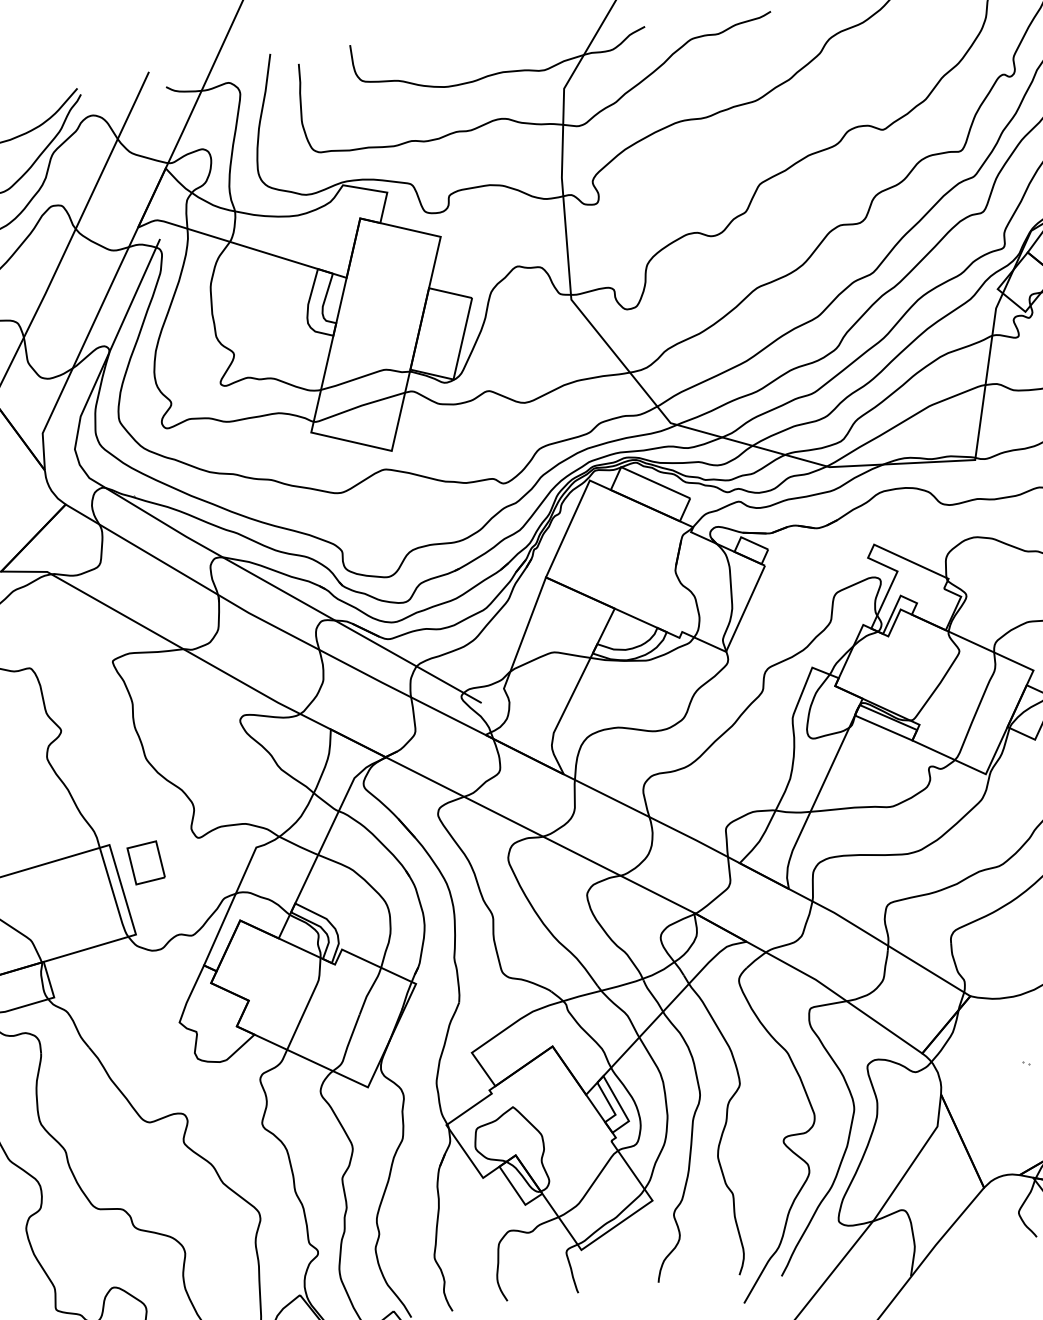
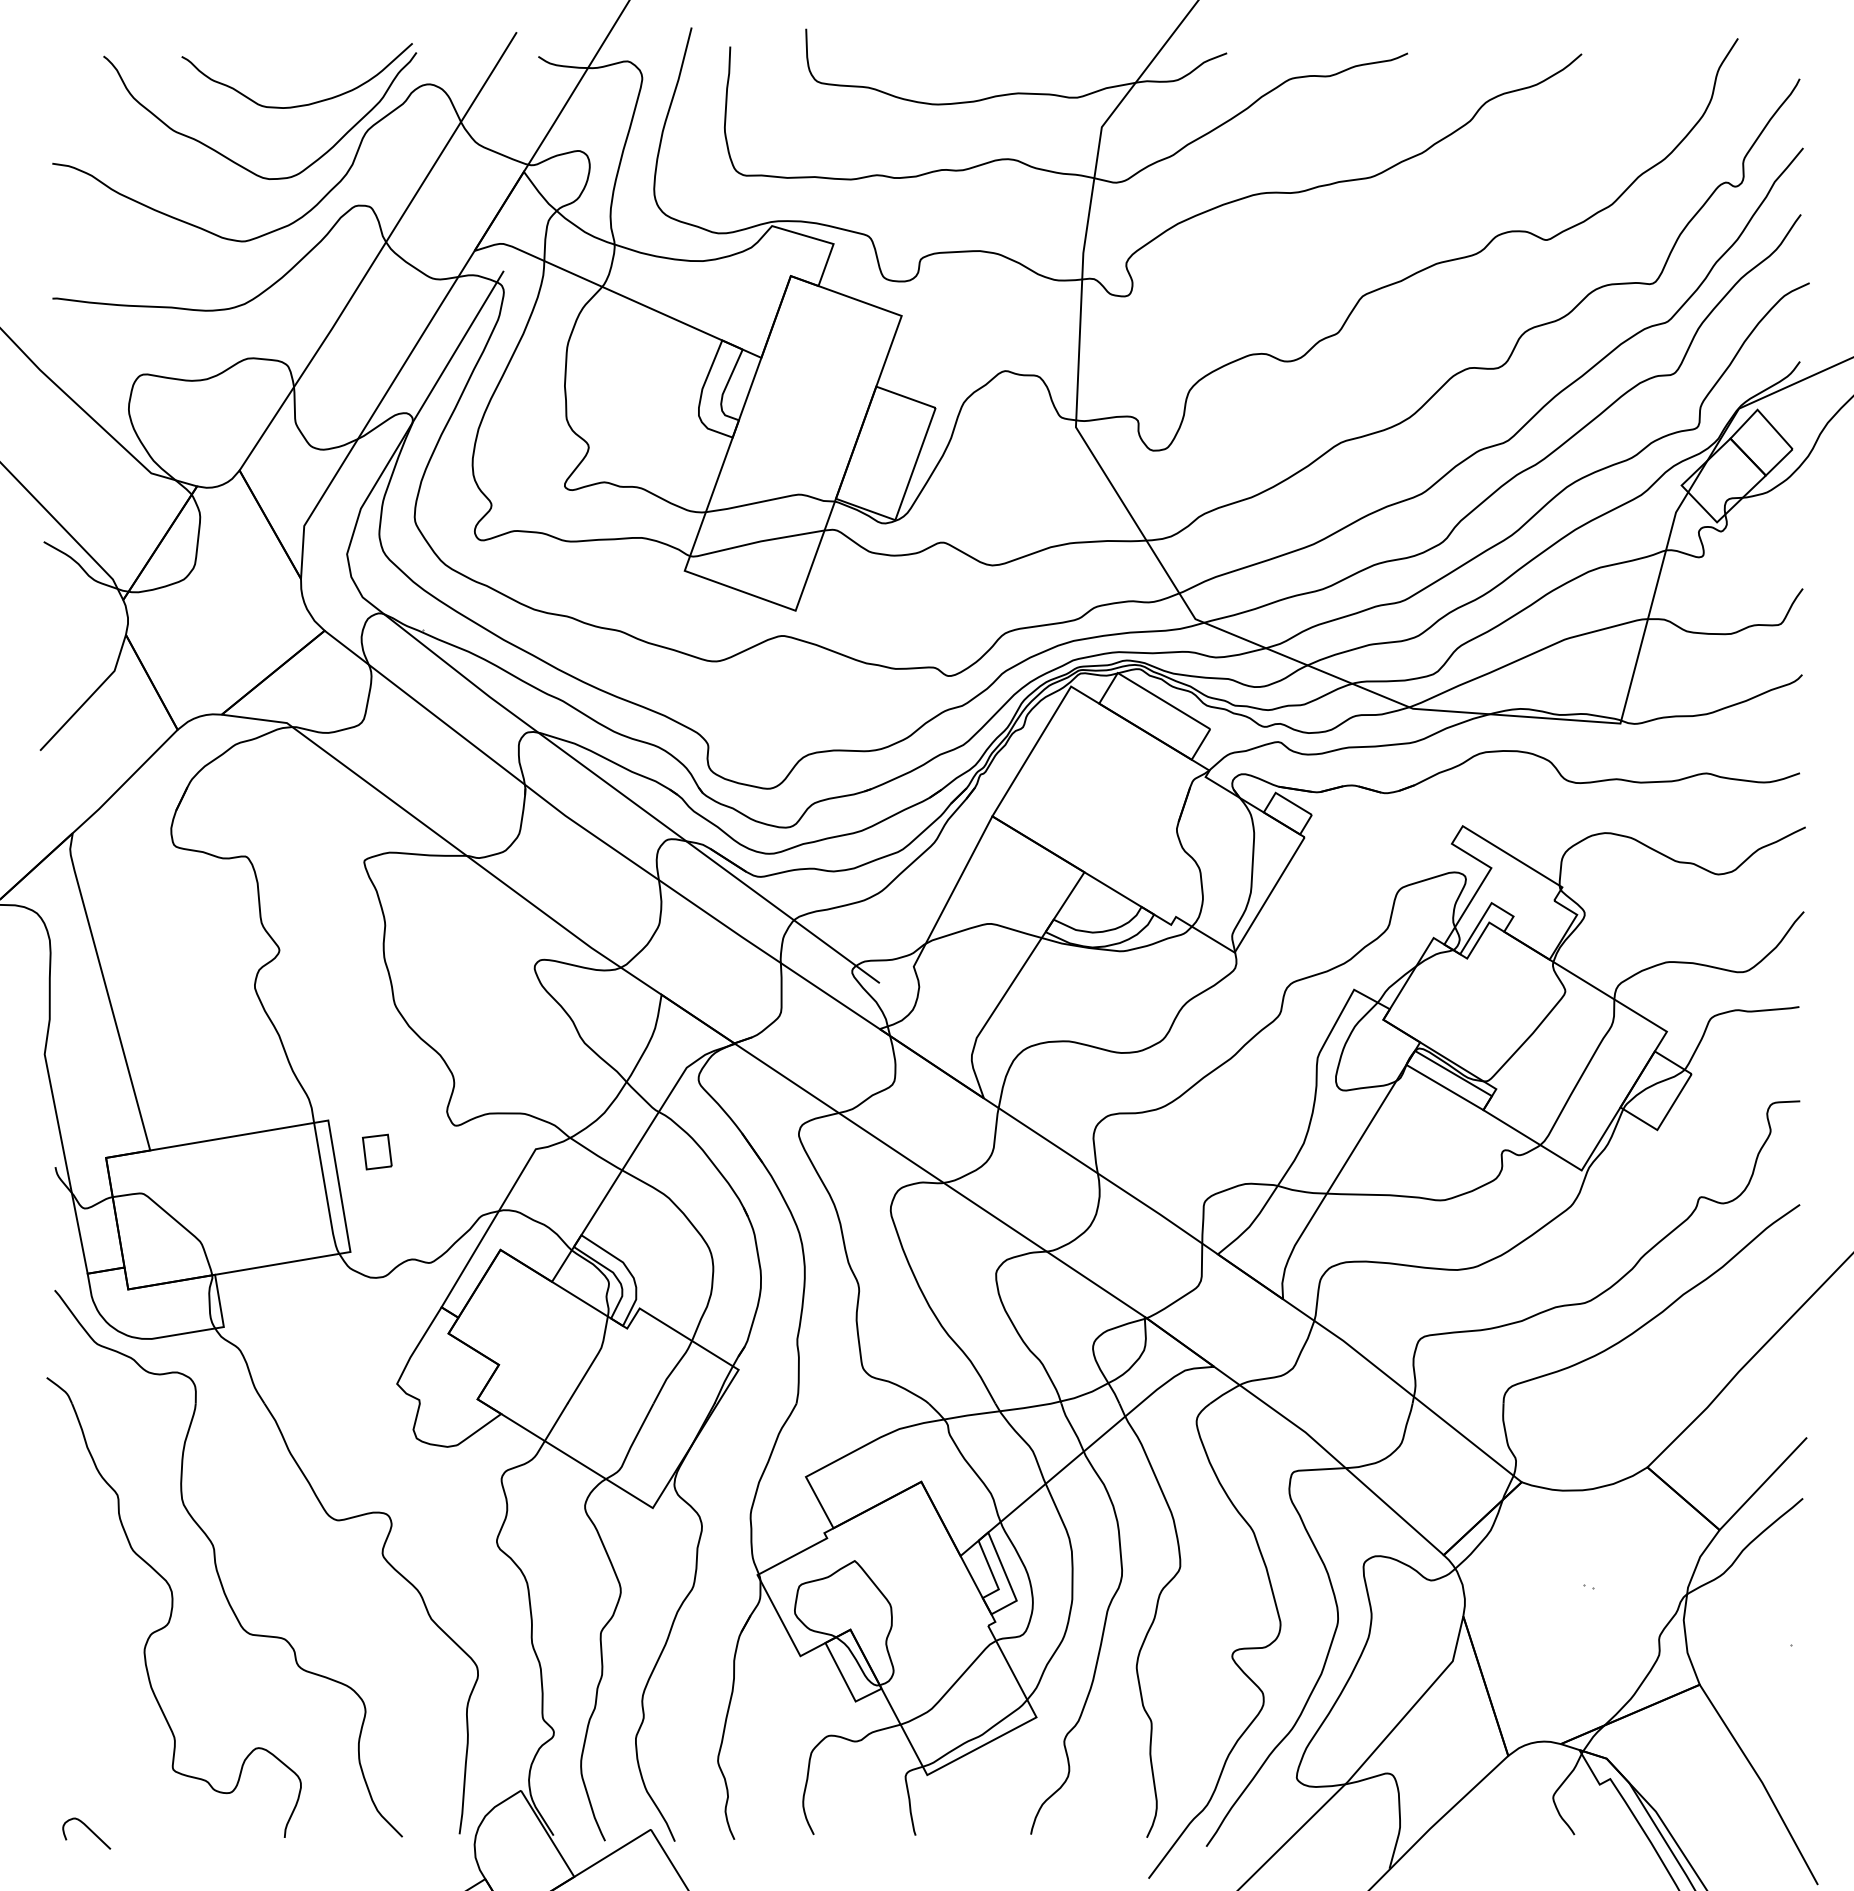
part: (146, 862) -> (377, 1151), size x0.6

